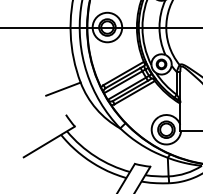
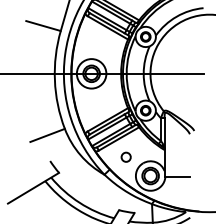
circle: (141, 110) -> (125, 156), added

